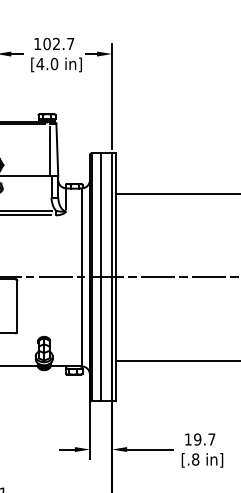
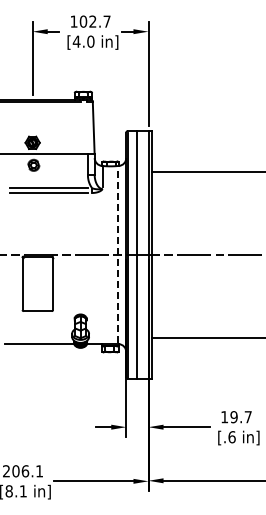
line: (50, 149) -> (86, 127), removed
line: (82, 277) -> (118, 255), solid -> dashed
text: (195, 459) -> (231, 437), [.8 -> [.6

